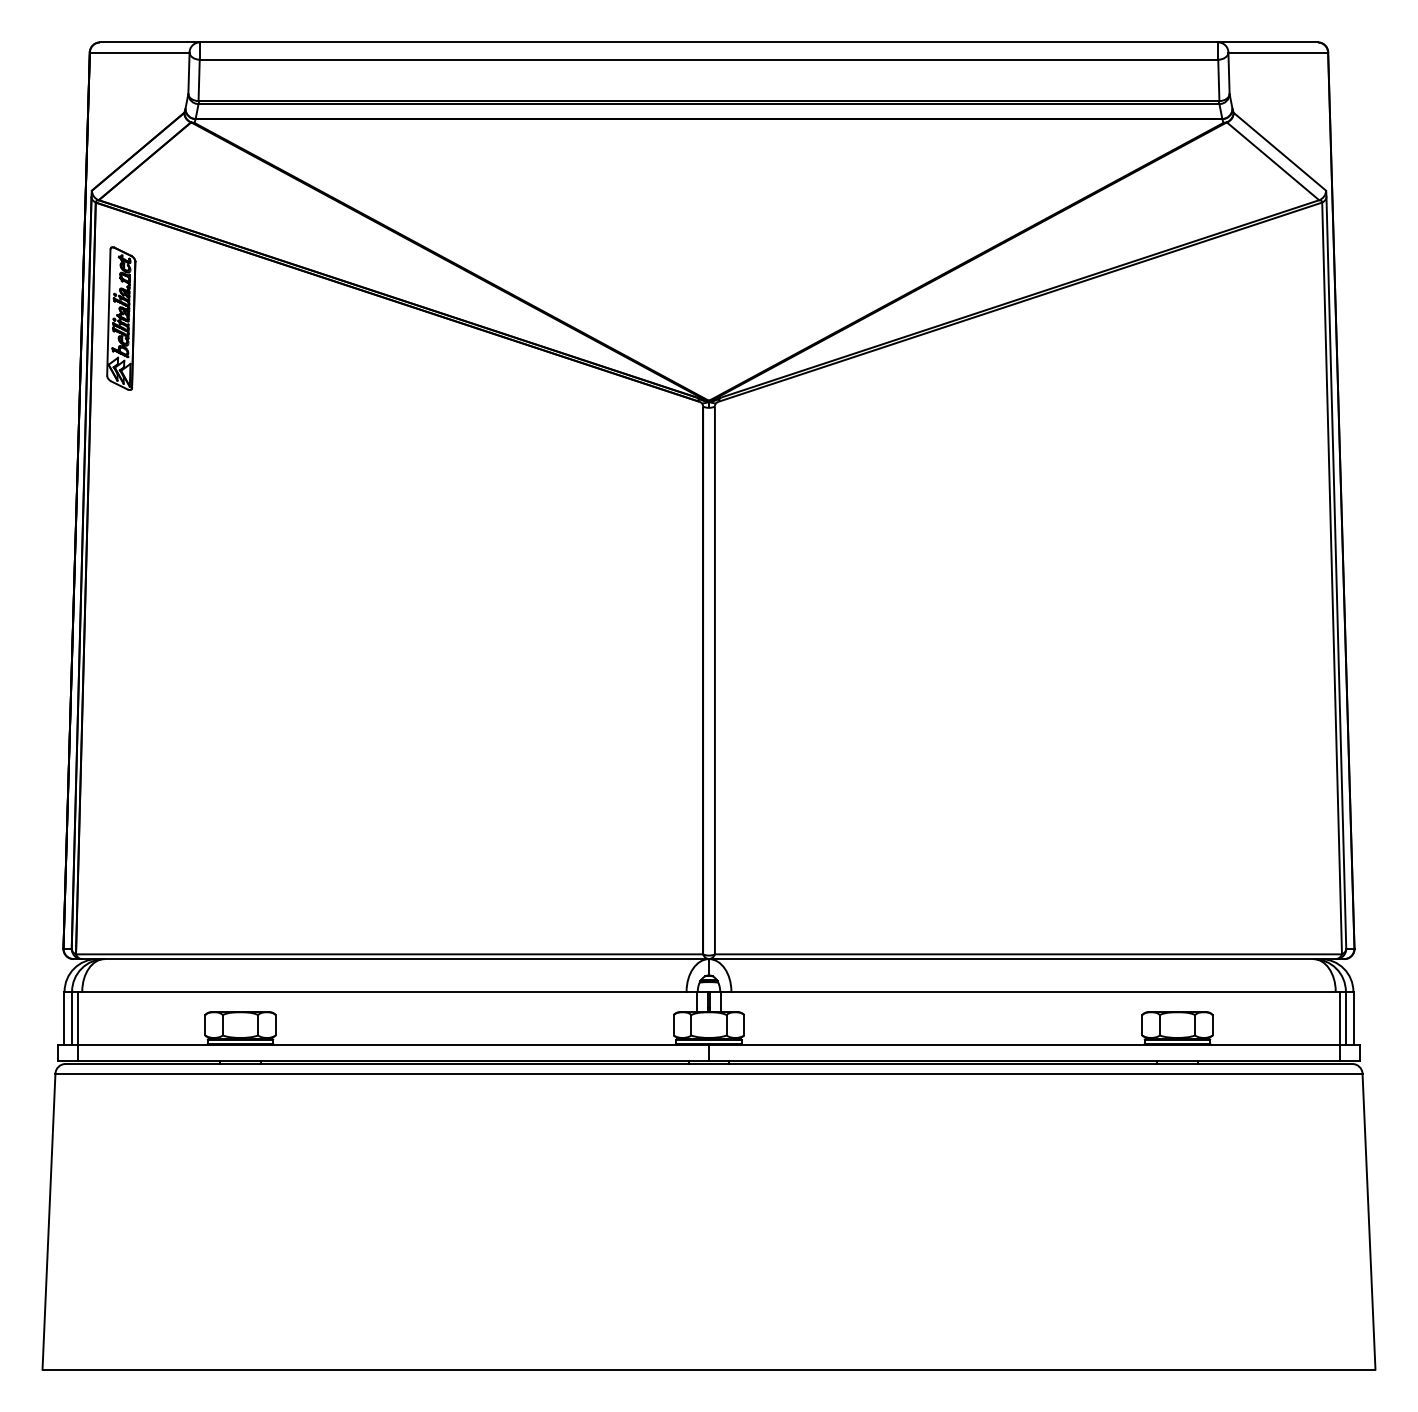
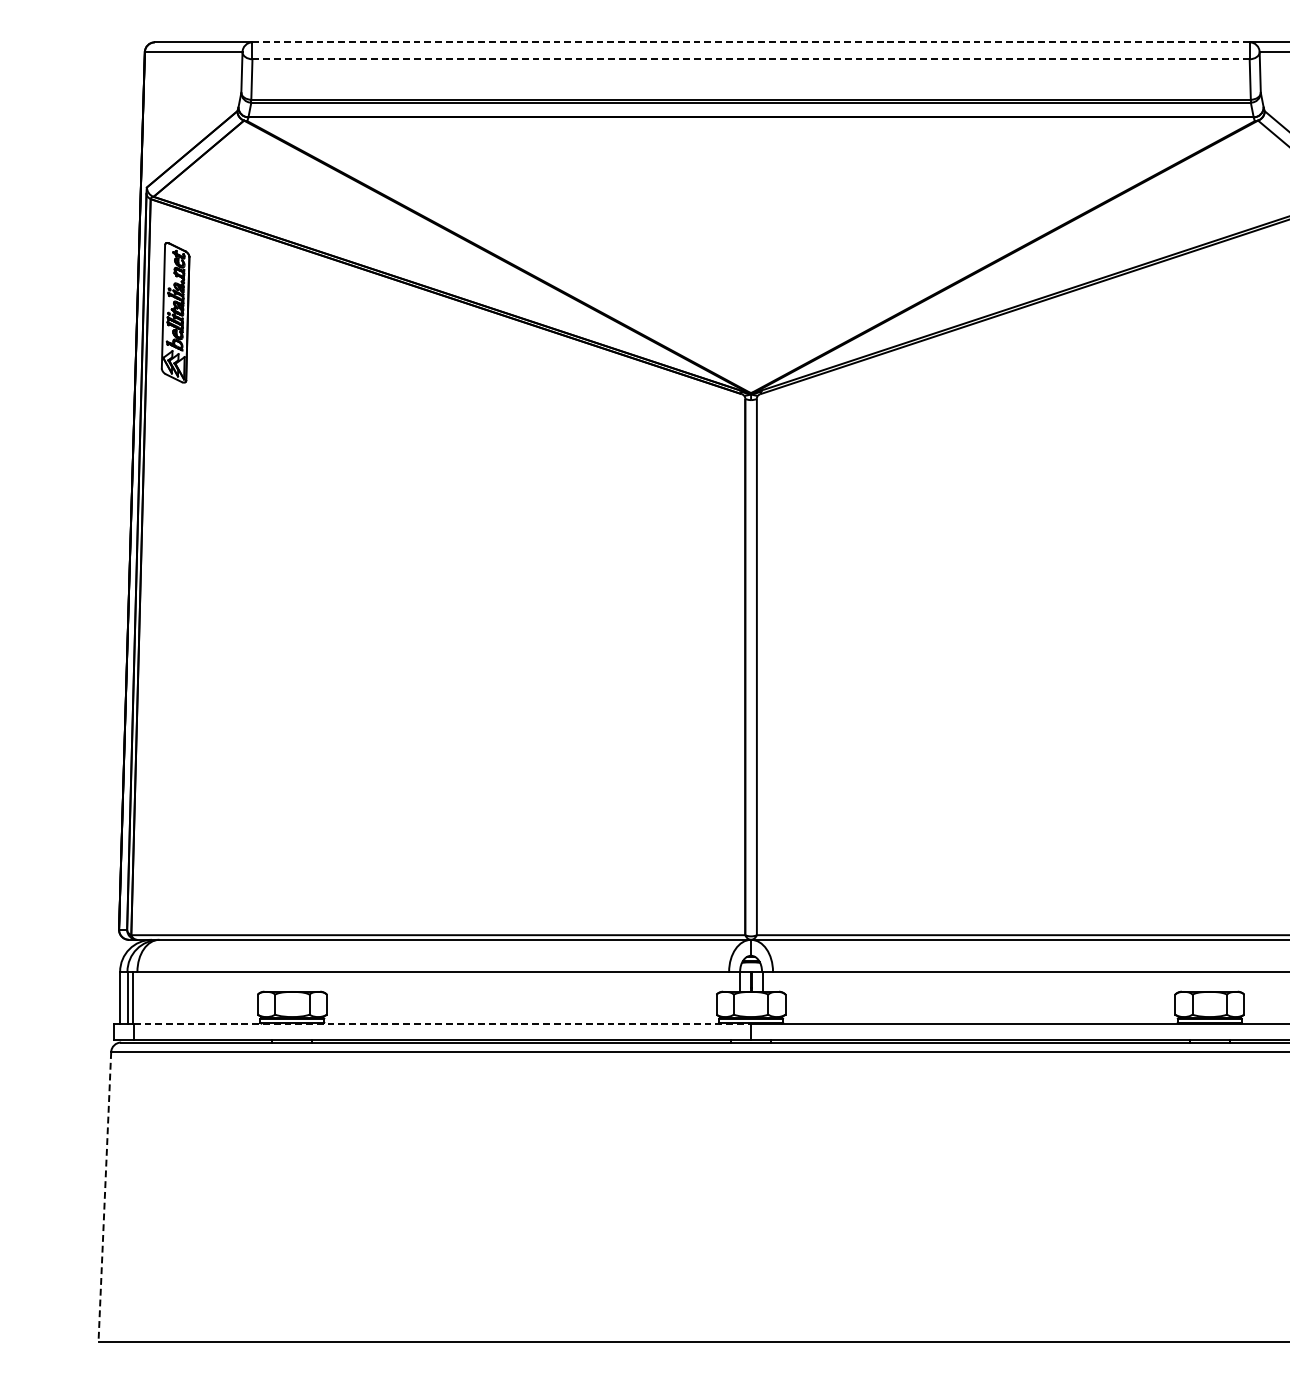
line: (708, 42) -> (750, 42), solid -> dashed
line: (709, 59) -> (751, 59), solid -> dashed
line: (394, 1044) -> (443, 1023), solid -> dashed
line: (48, 1222) -> (104, 1197), solid -> dashed

